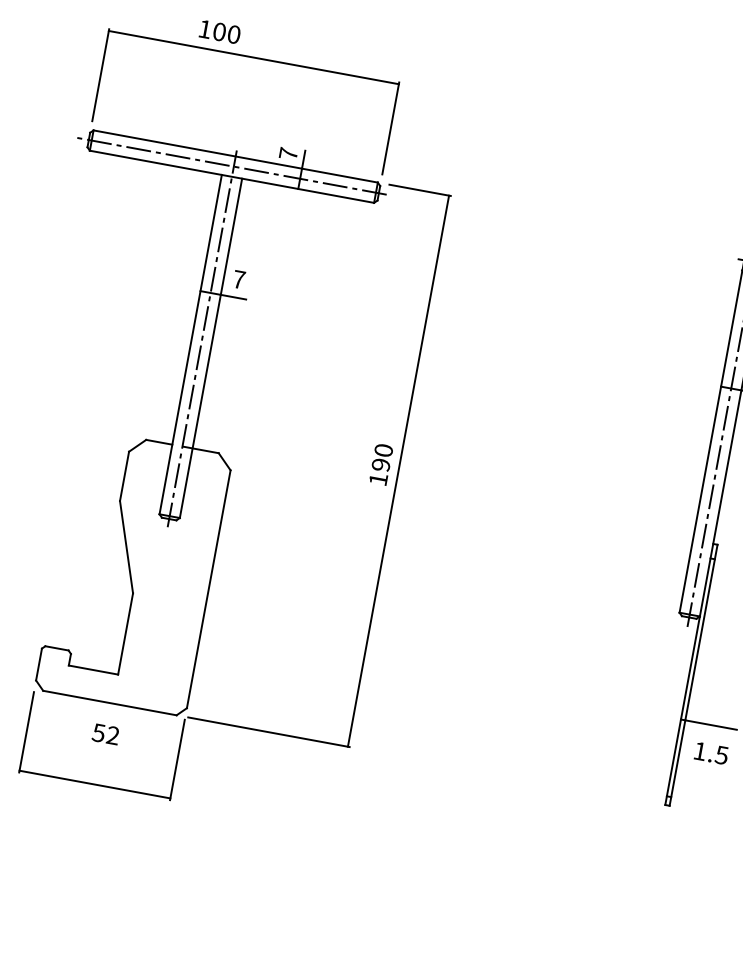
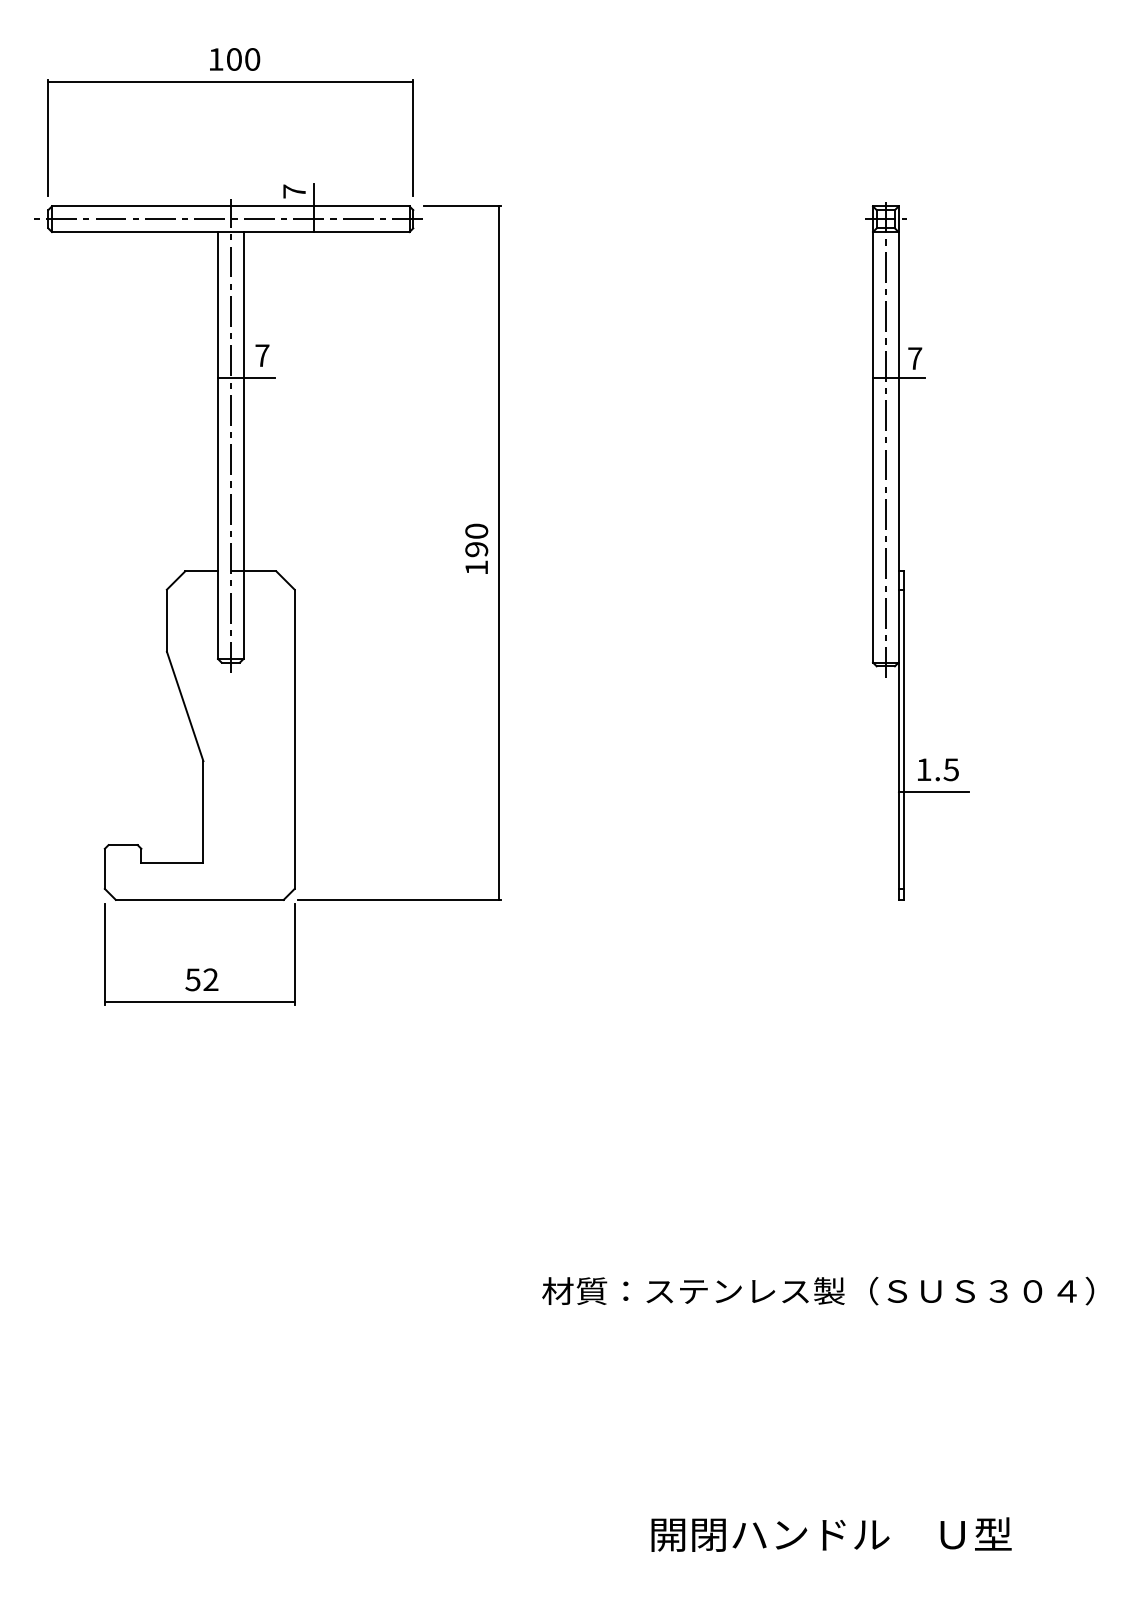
text: (220, 32) -> (235, 59), moved
text: (105, 733) -> (201, 979), moved
text: (711, 753) -> (938, 769), moved

